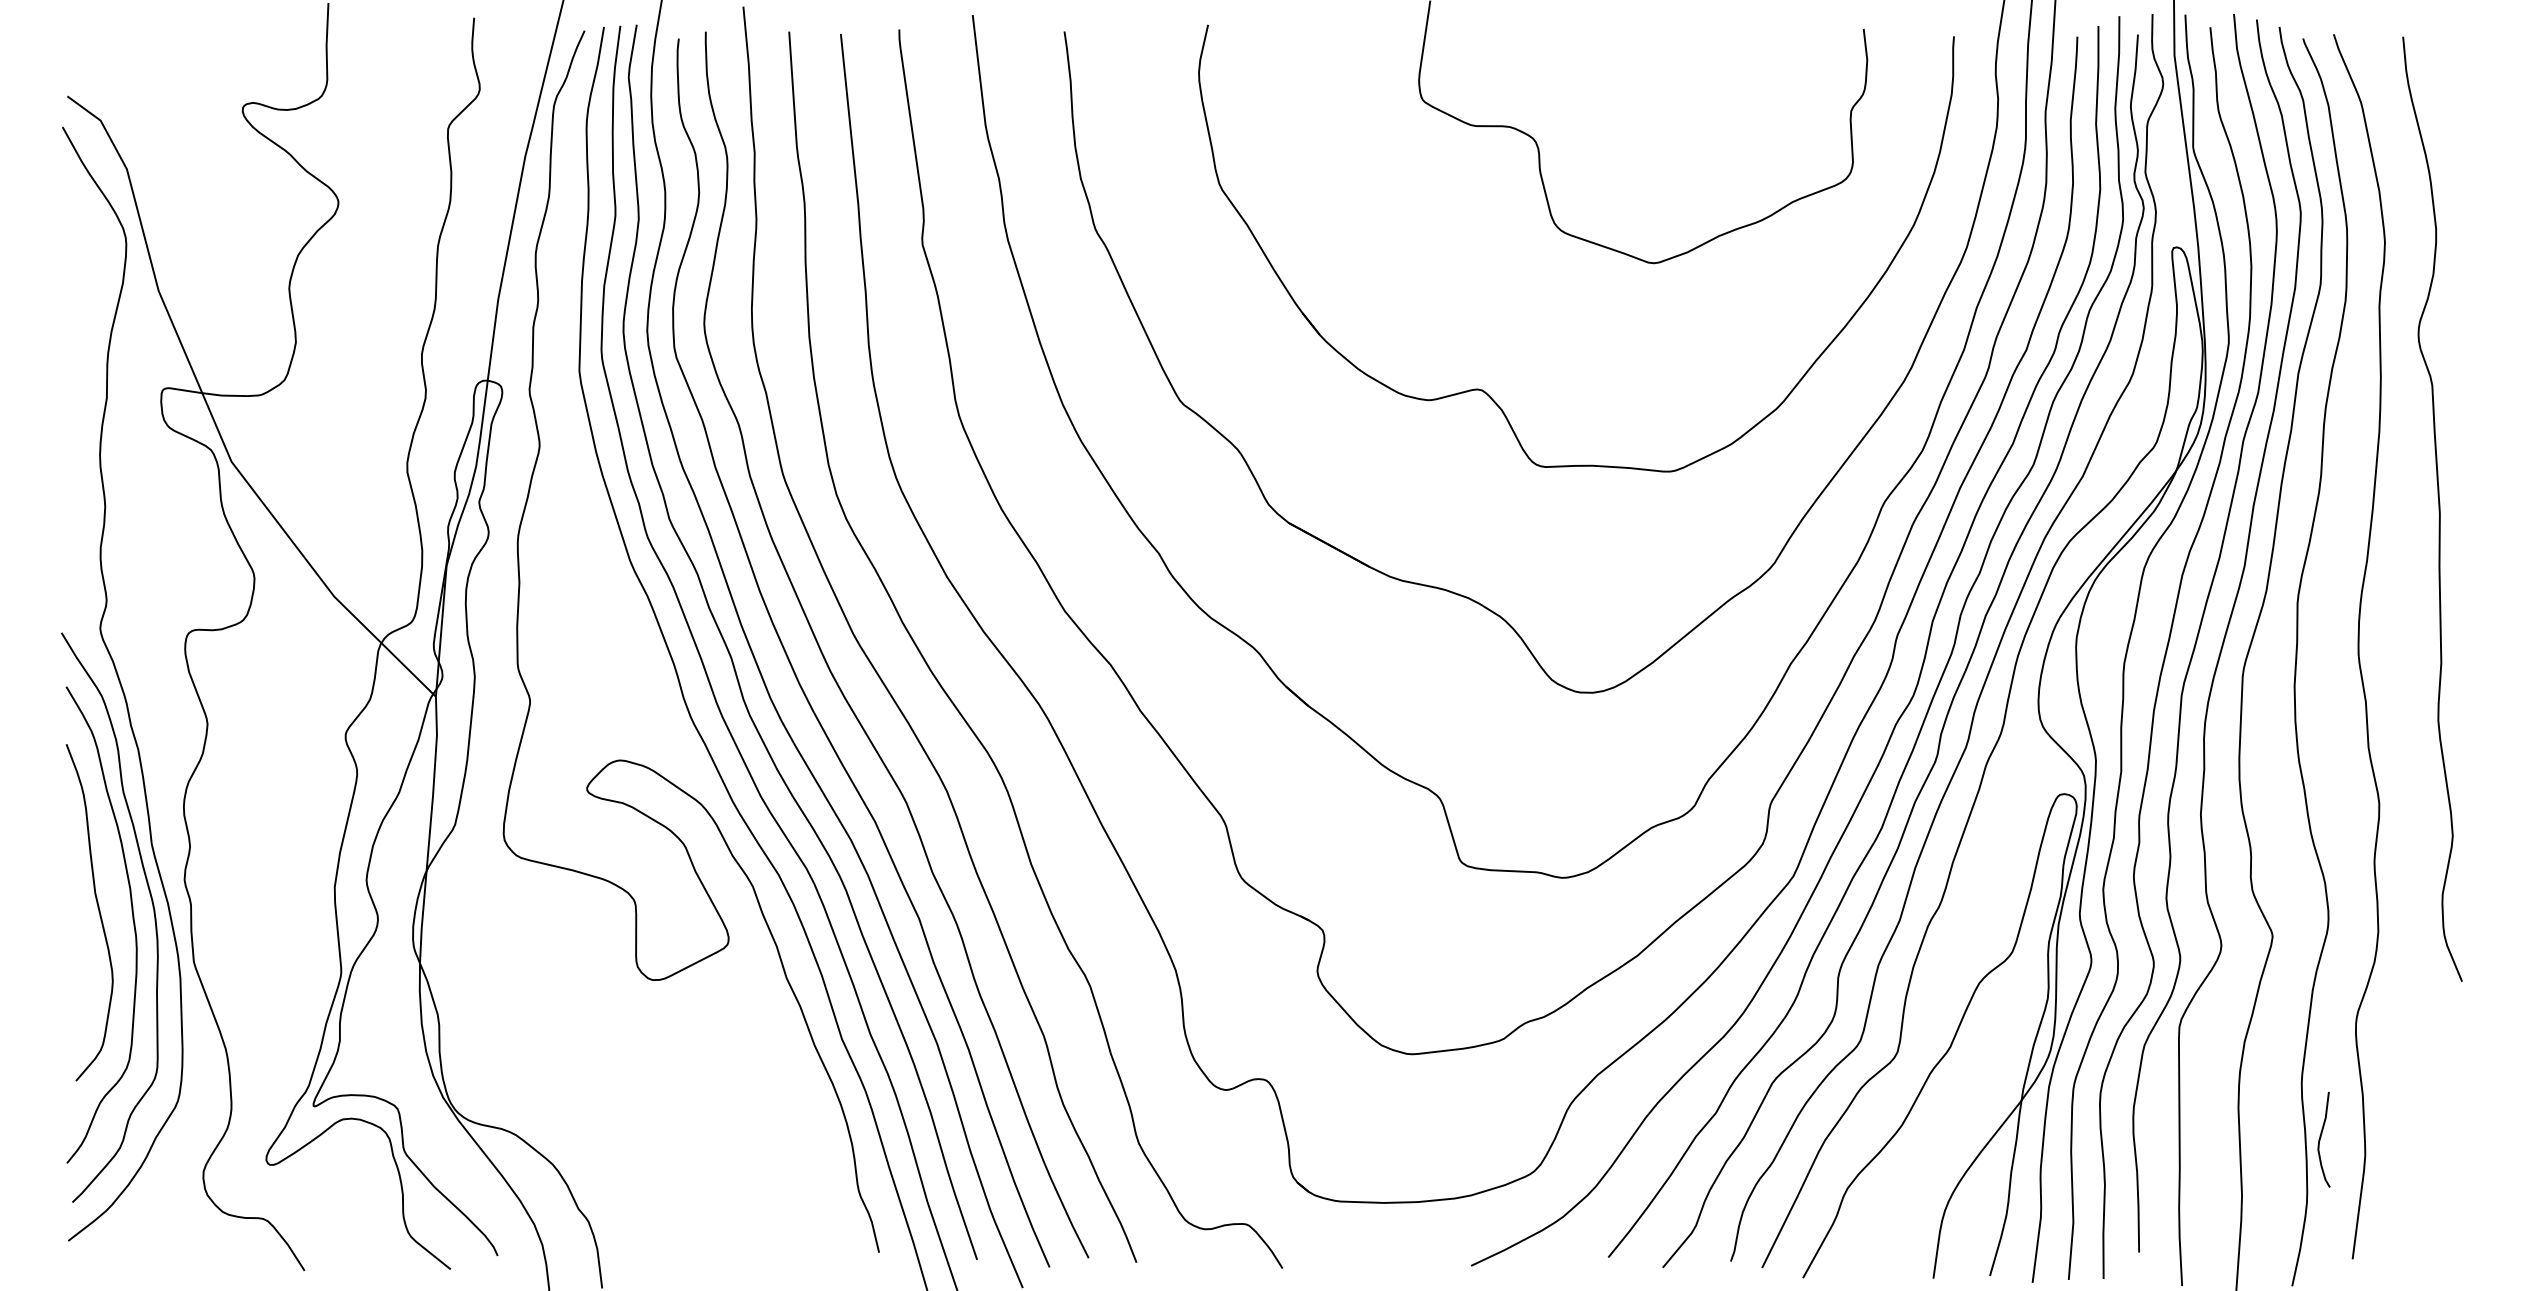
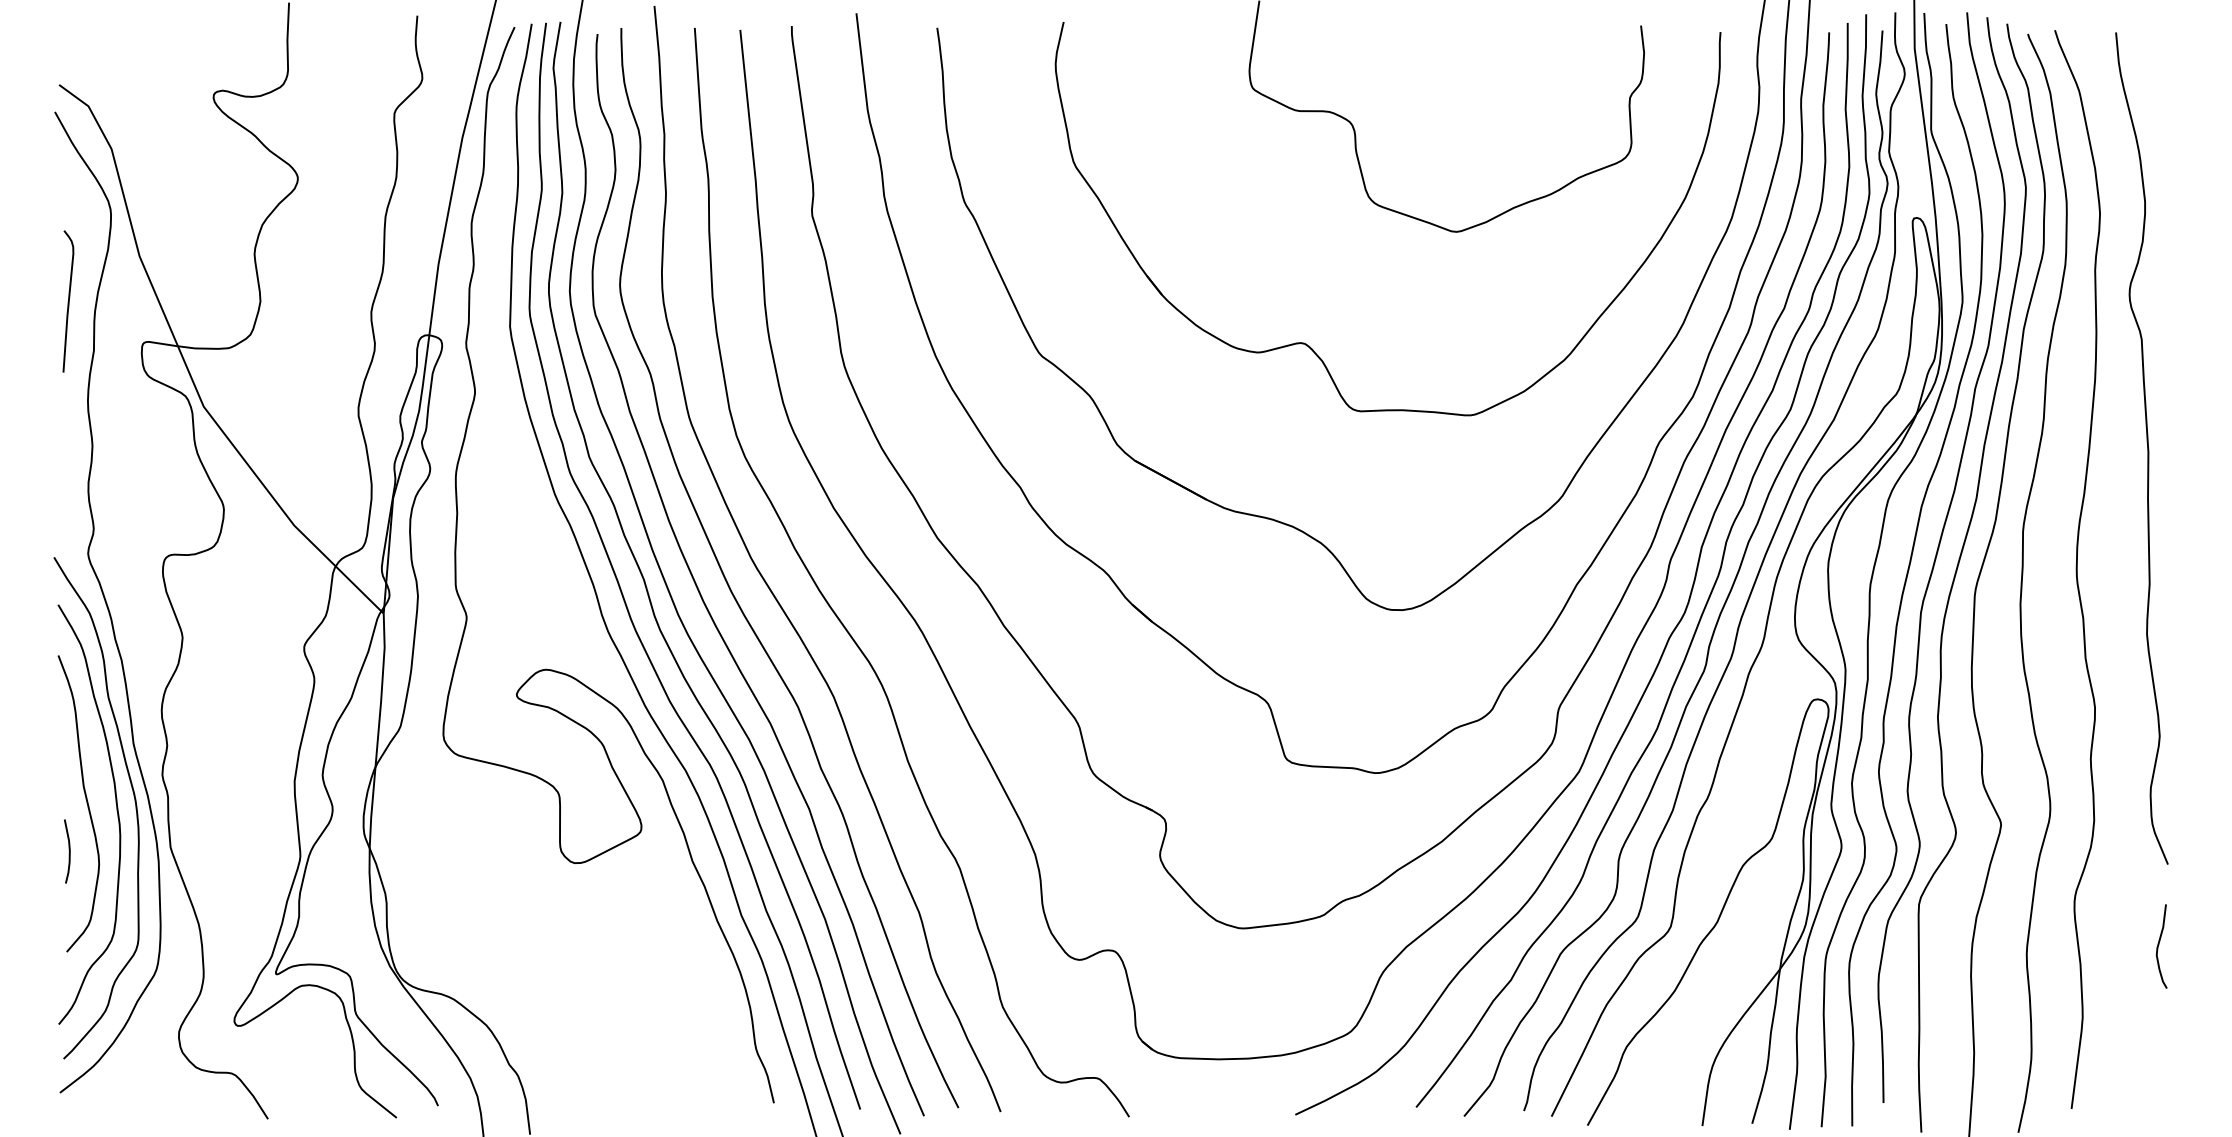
curve: (77, 341) -> (68, 300), added
curve: (78, 966) -> (68, 851), added
curve: (2321, 1137) -> (2159, 944), moved

